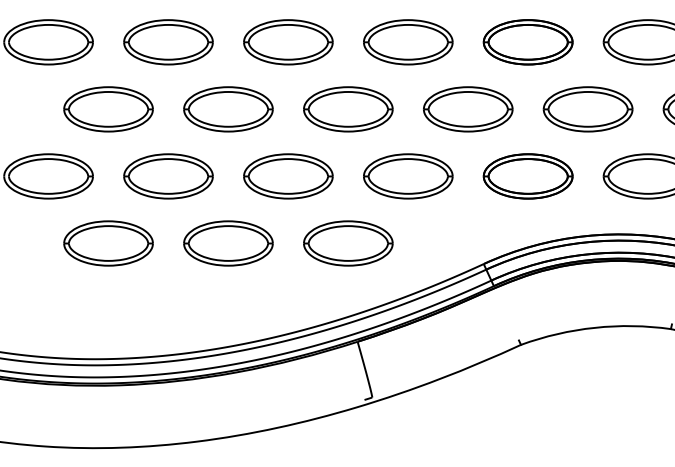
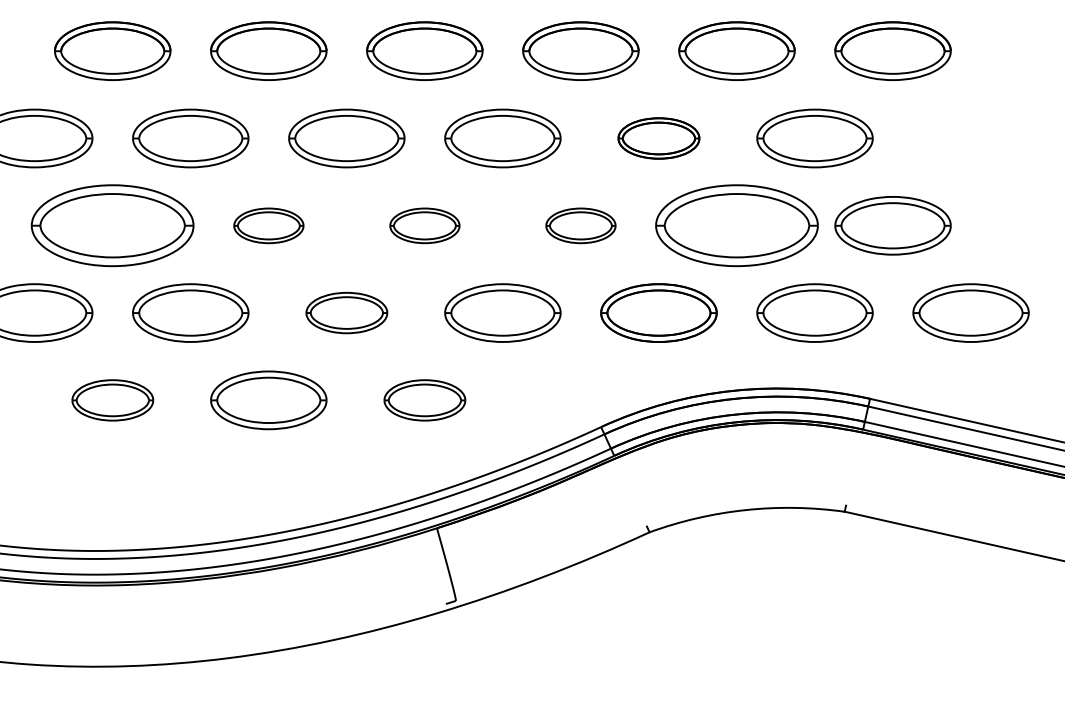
part: (527, 42) -> (658, 138), size x0.7
part: (108, 109) -> (112, 225), size x1.4
part: (228, 109) -> (268, 225), size x0.6
part: (348, 109) -> (424, 225), size x0.6
part: (467, 109) -> (580, 225), size x0.6
part: (587, 109) -> (736, 225), size x1.4
part: (288, 176) -> (346, 312), size x0.7
part: (108, 243) -> (112, 400), size x0.7
part: (348, 243) -> (424, 400), size x0.7

